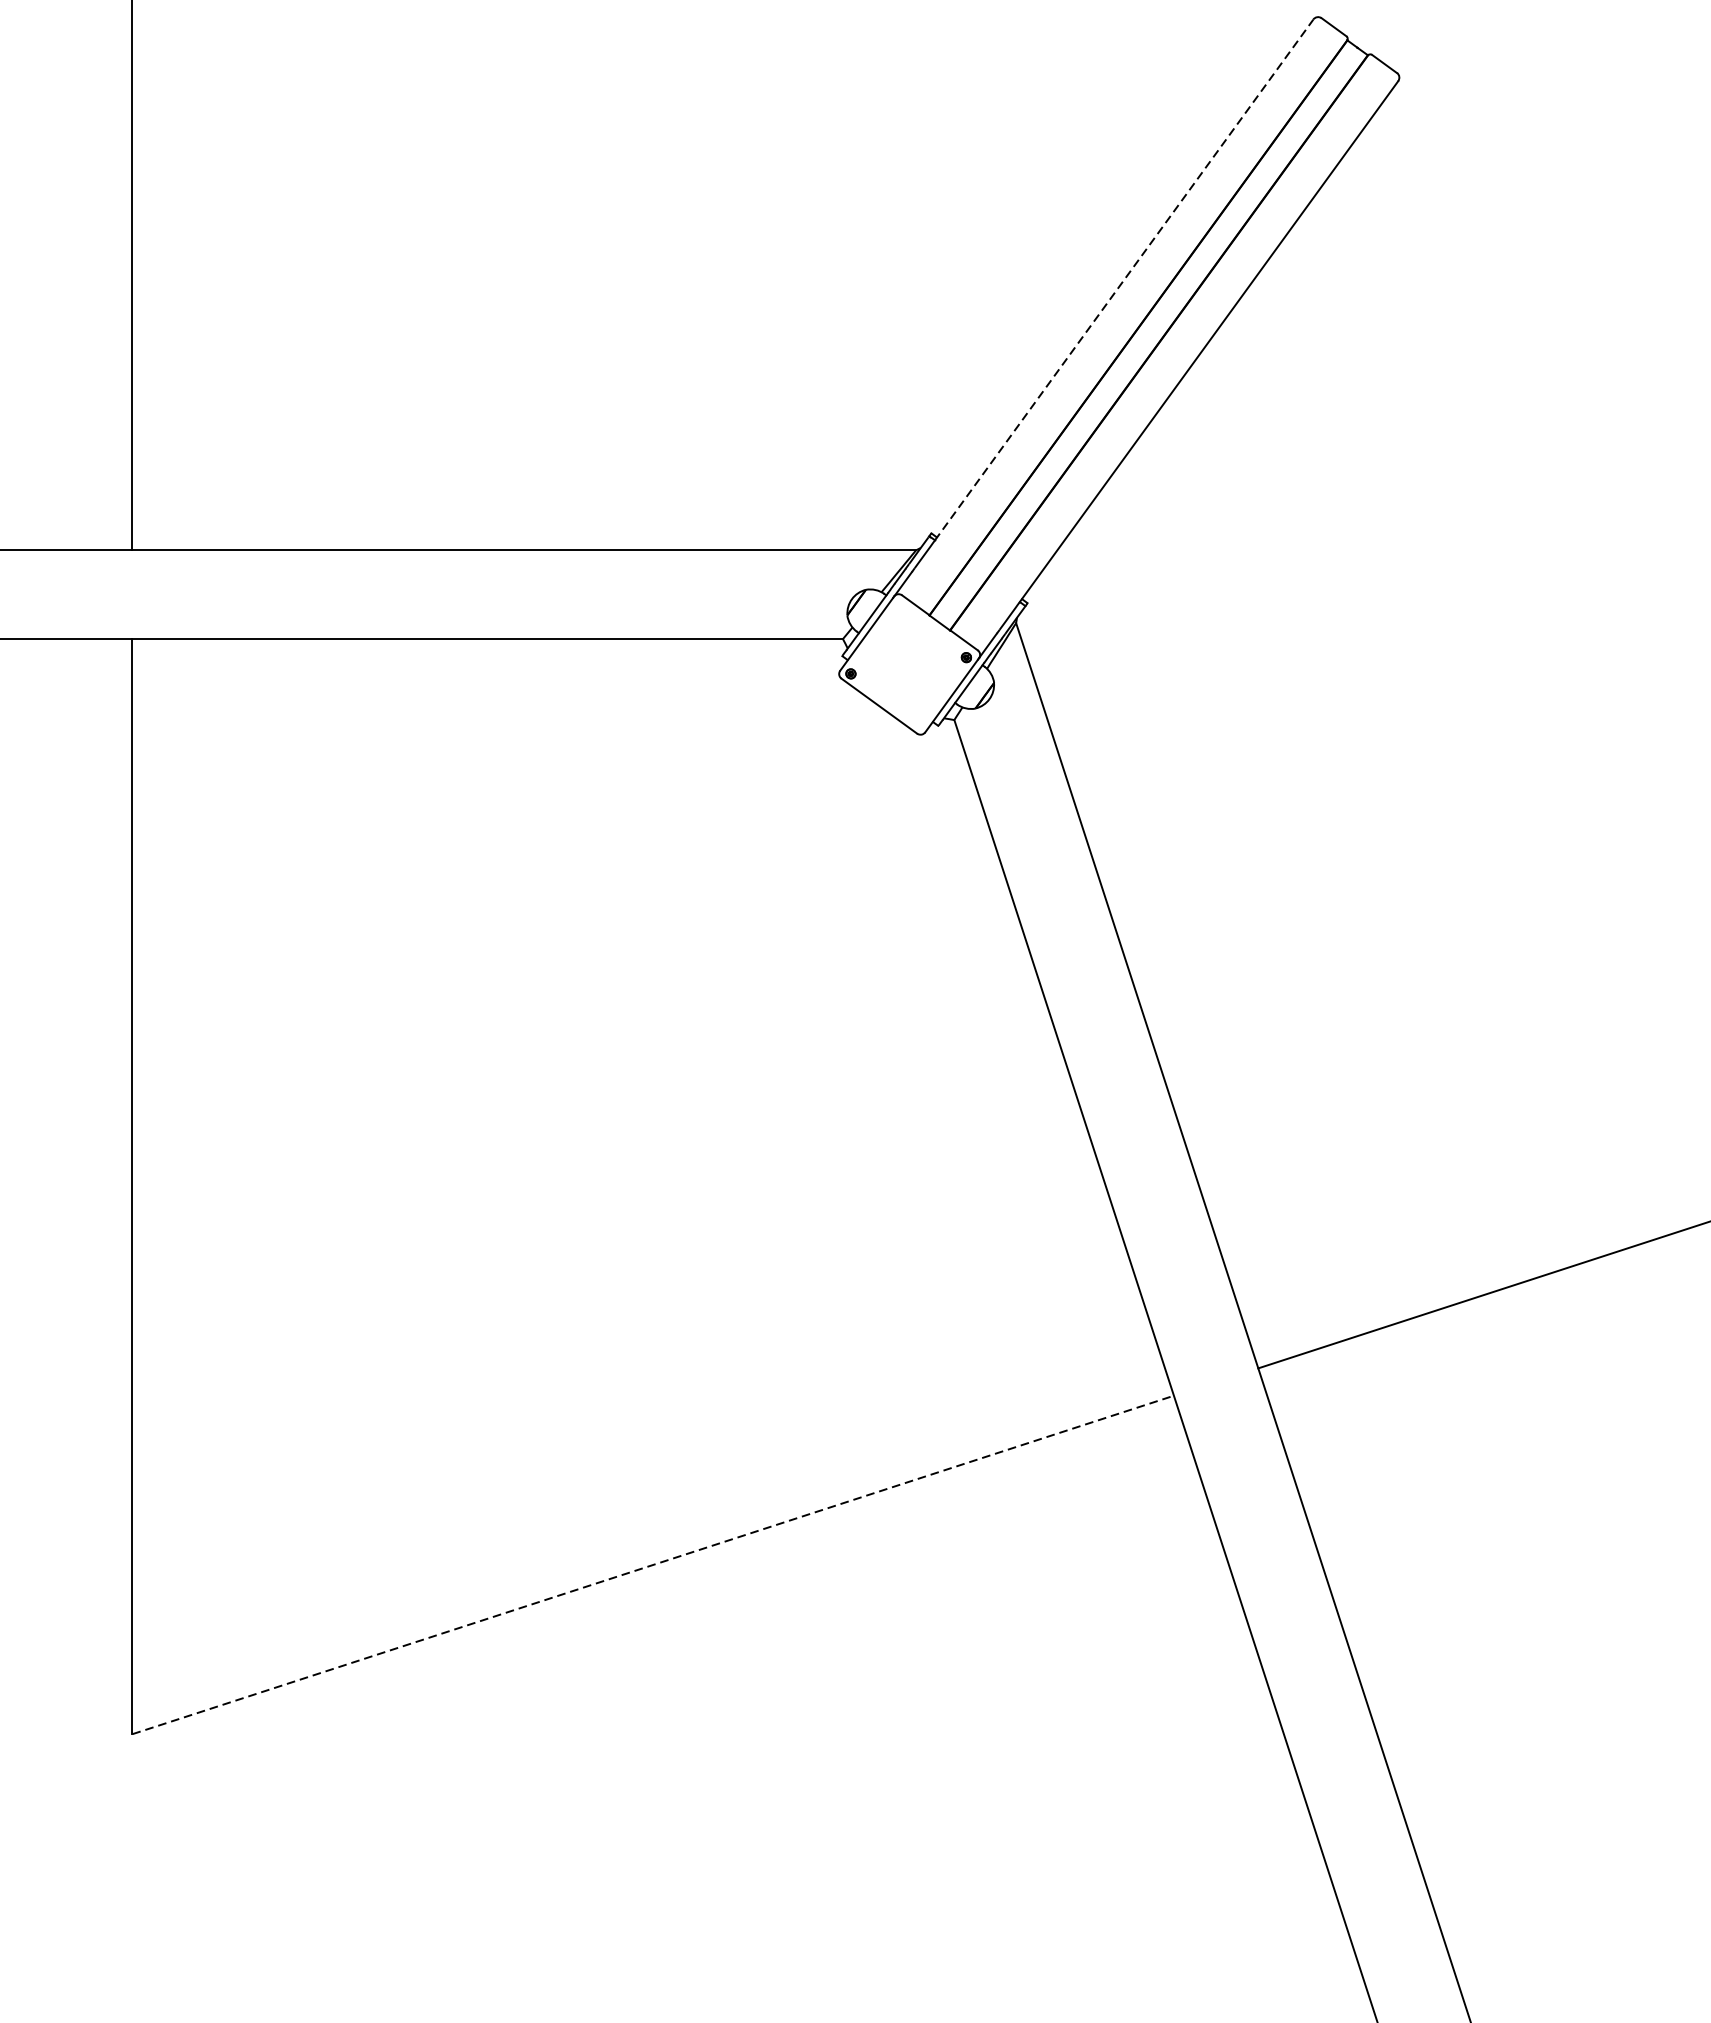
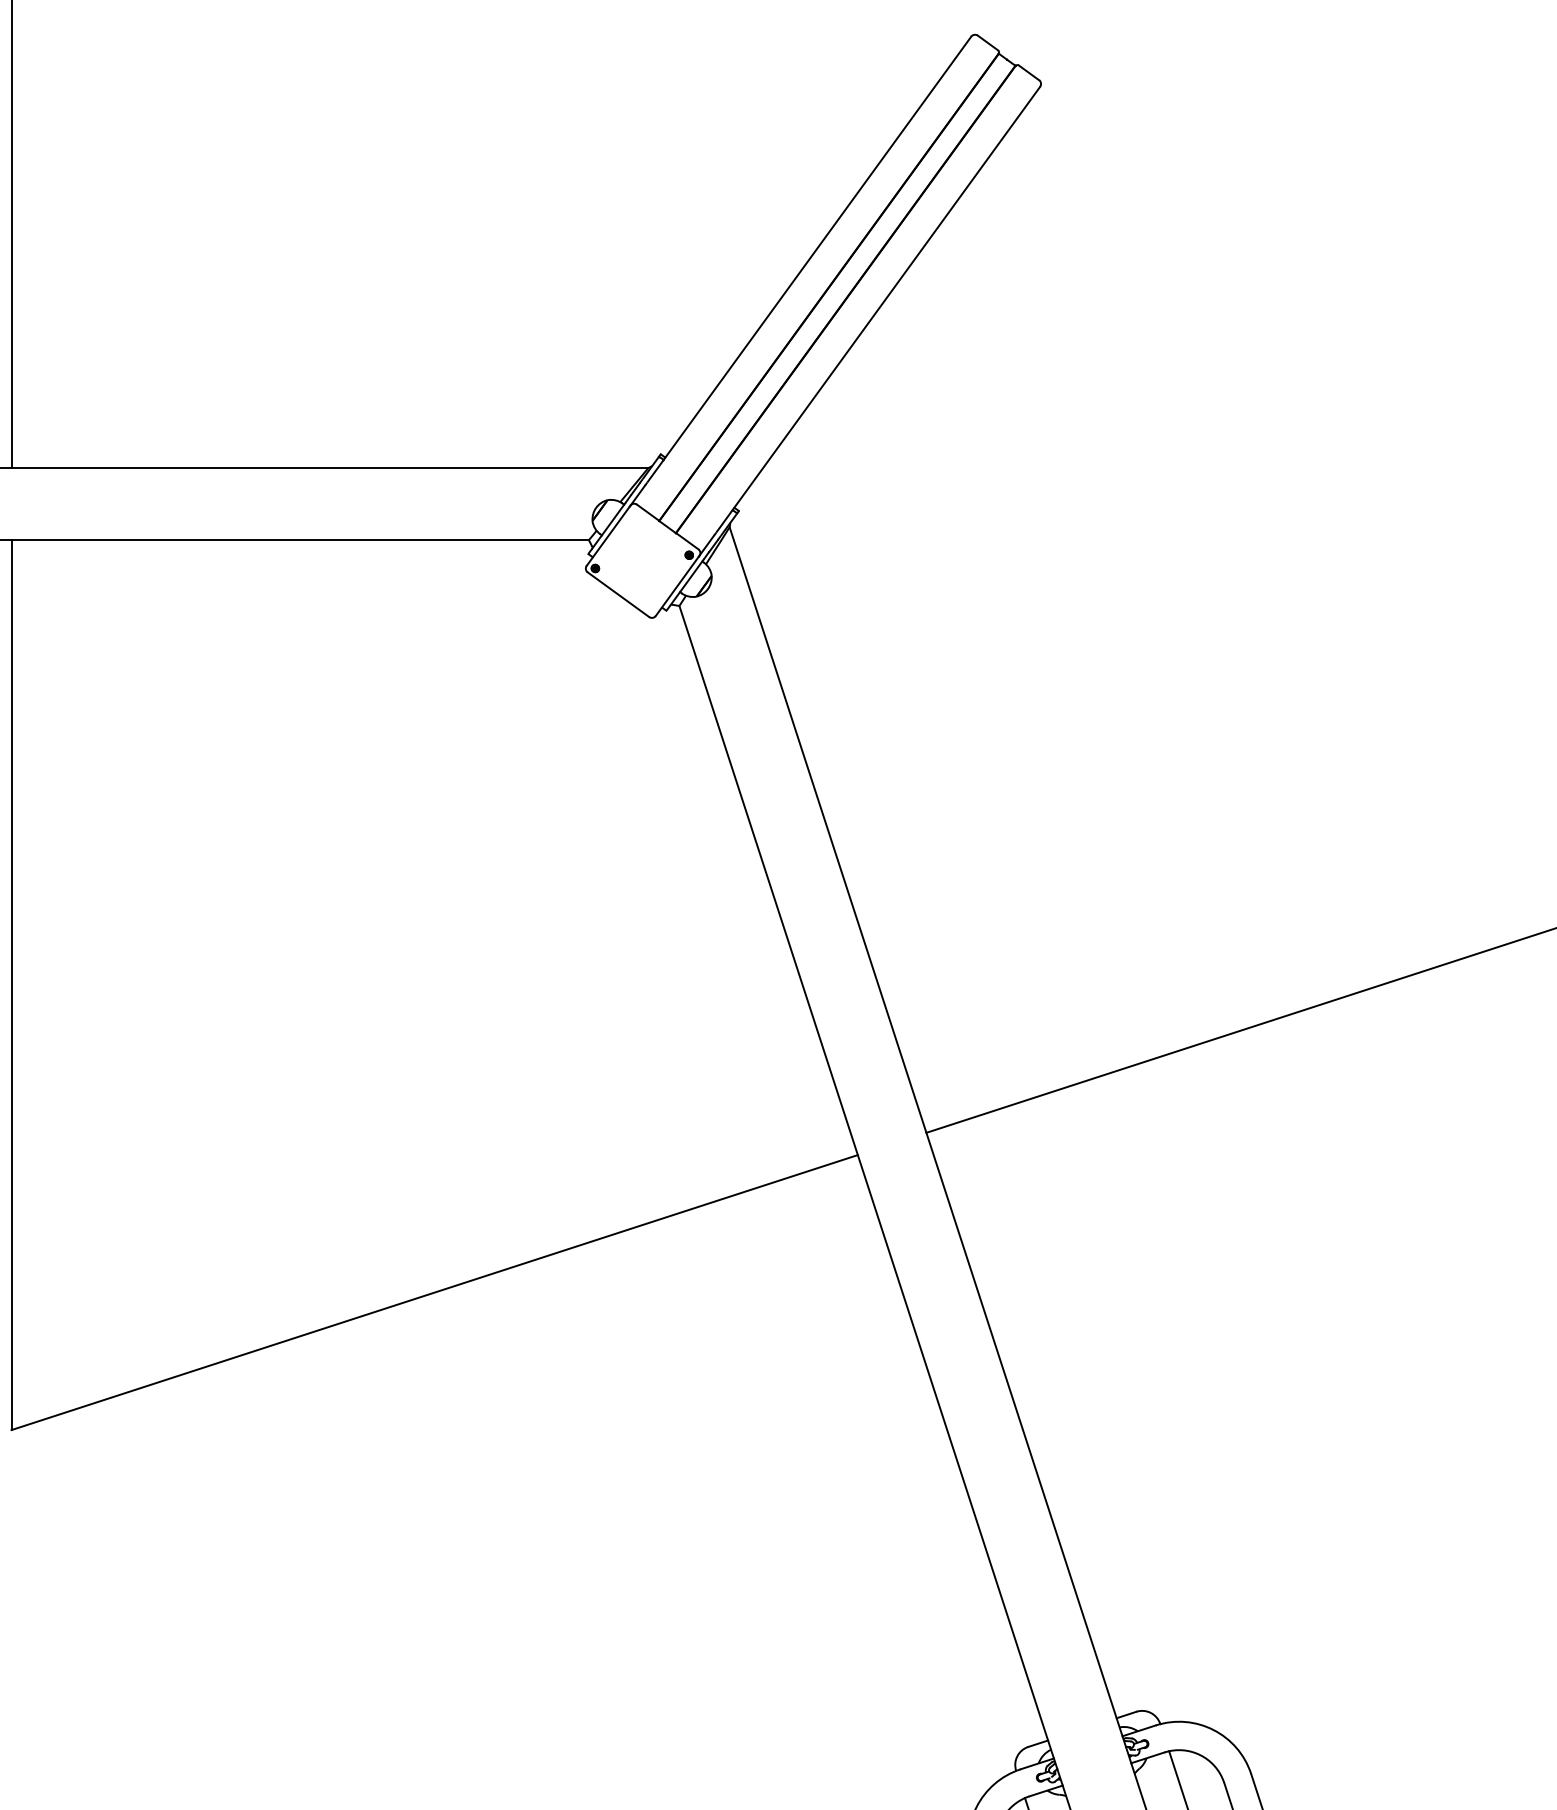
line: (1124, 280) -> (817, 248), dashed -> solid
line: (652, 1564) -> (434, 1292), dashed -> solid

